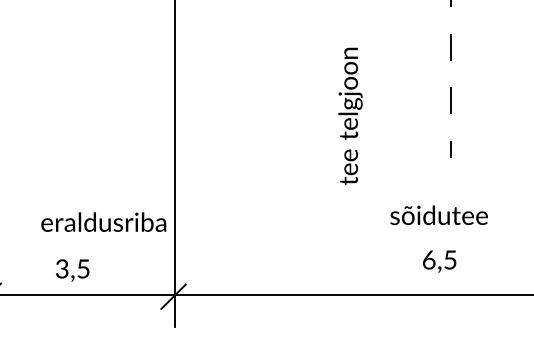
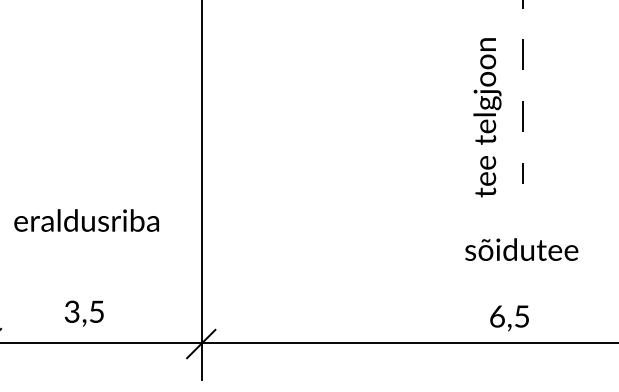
text: (350, 116) -> (487, 117), moved
text: (438, 214) -> (520, 248), moved
text: (103, 221) -> (86, 219), moved
text: (439, 261) -> (509, 318), moved

